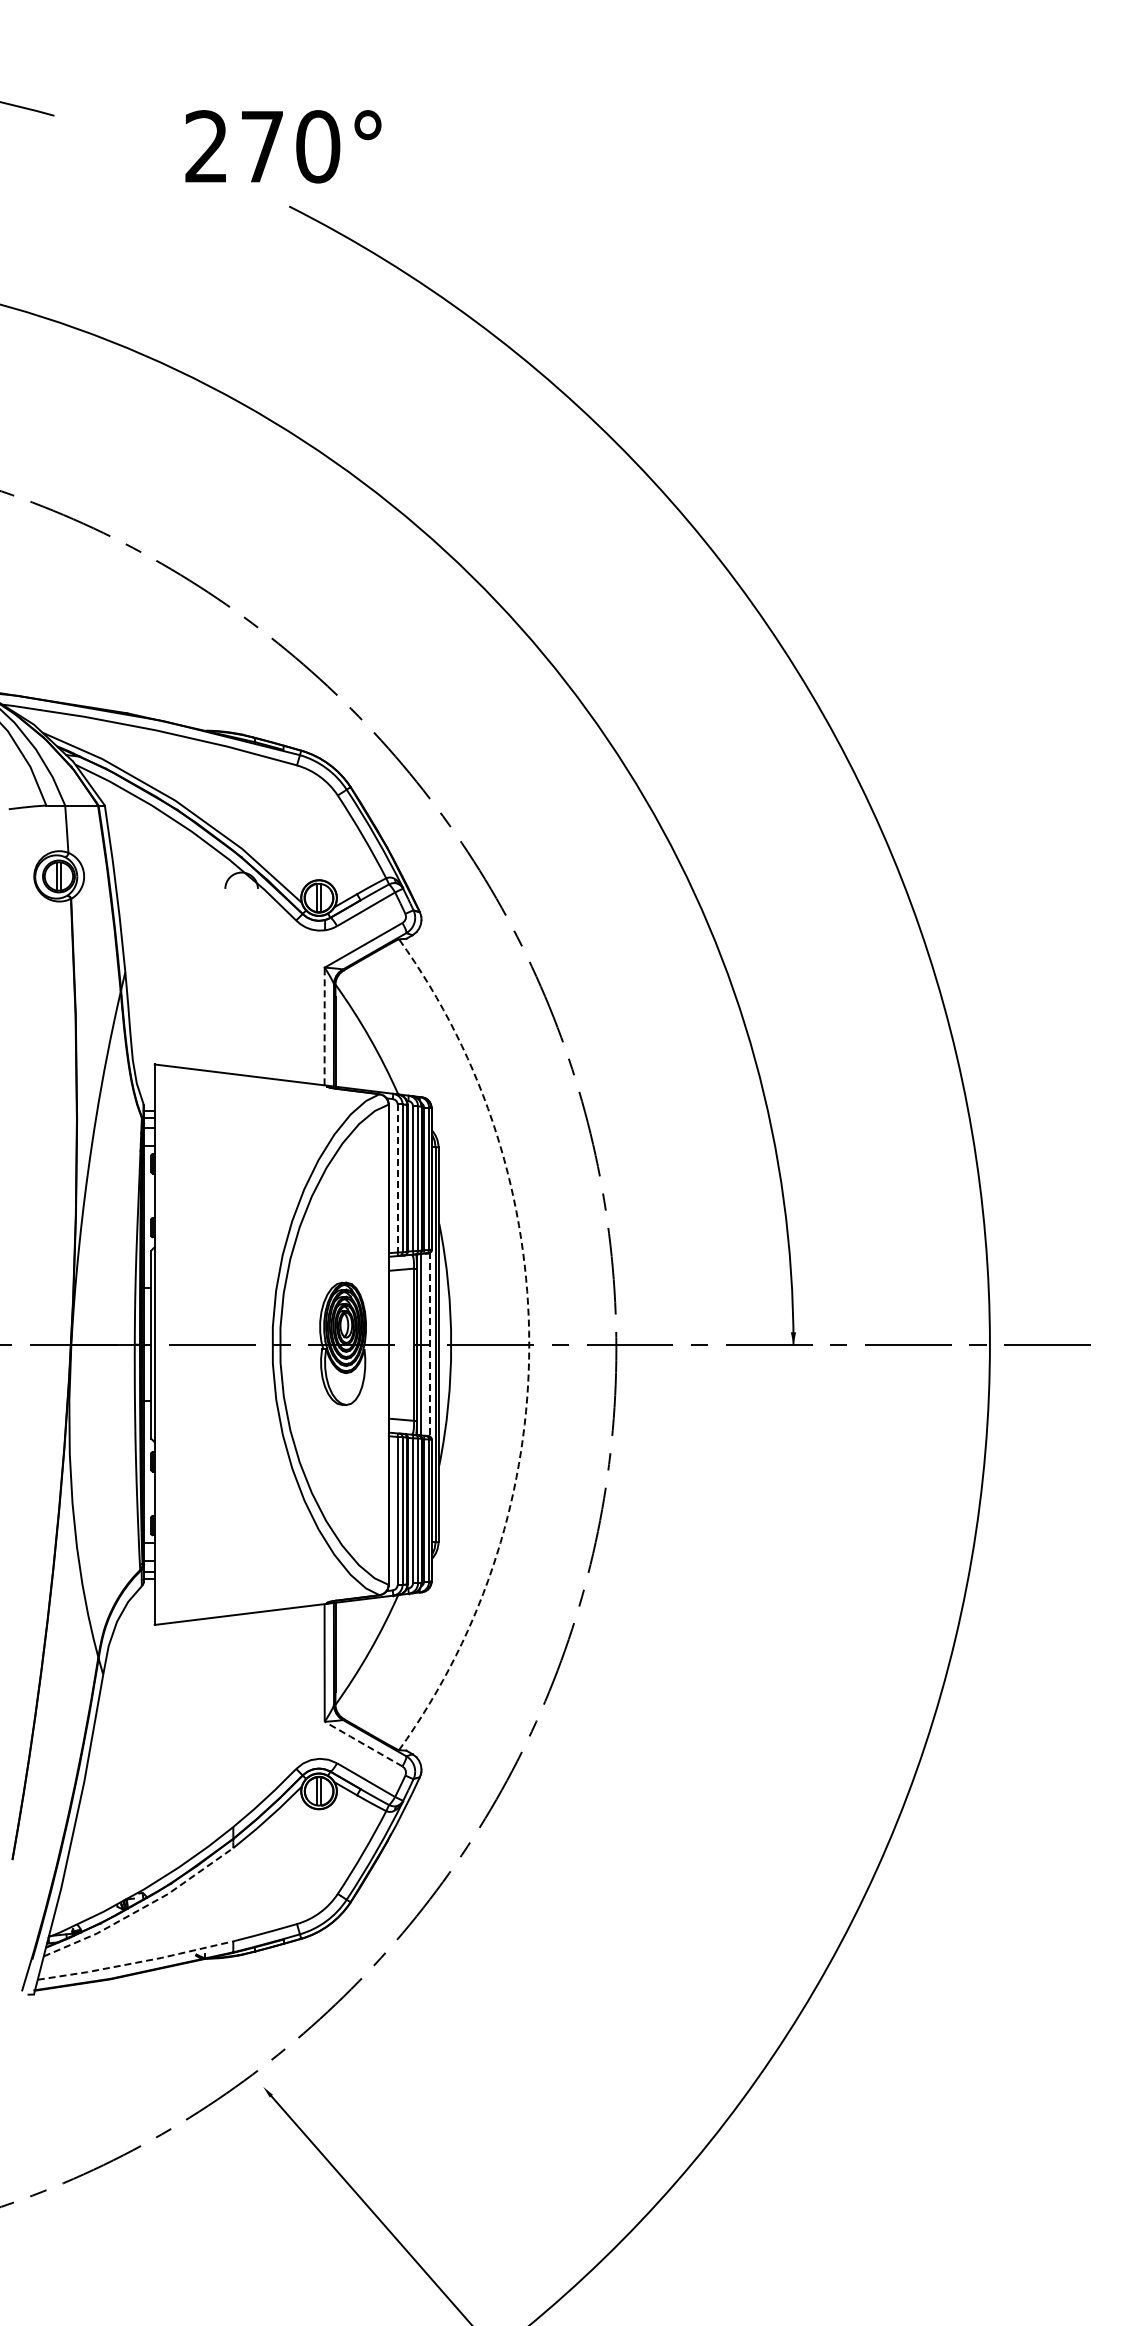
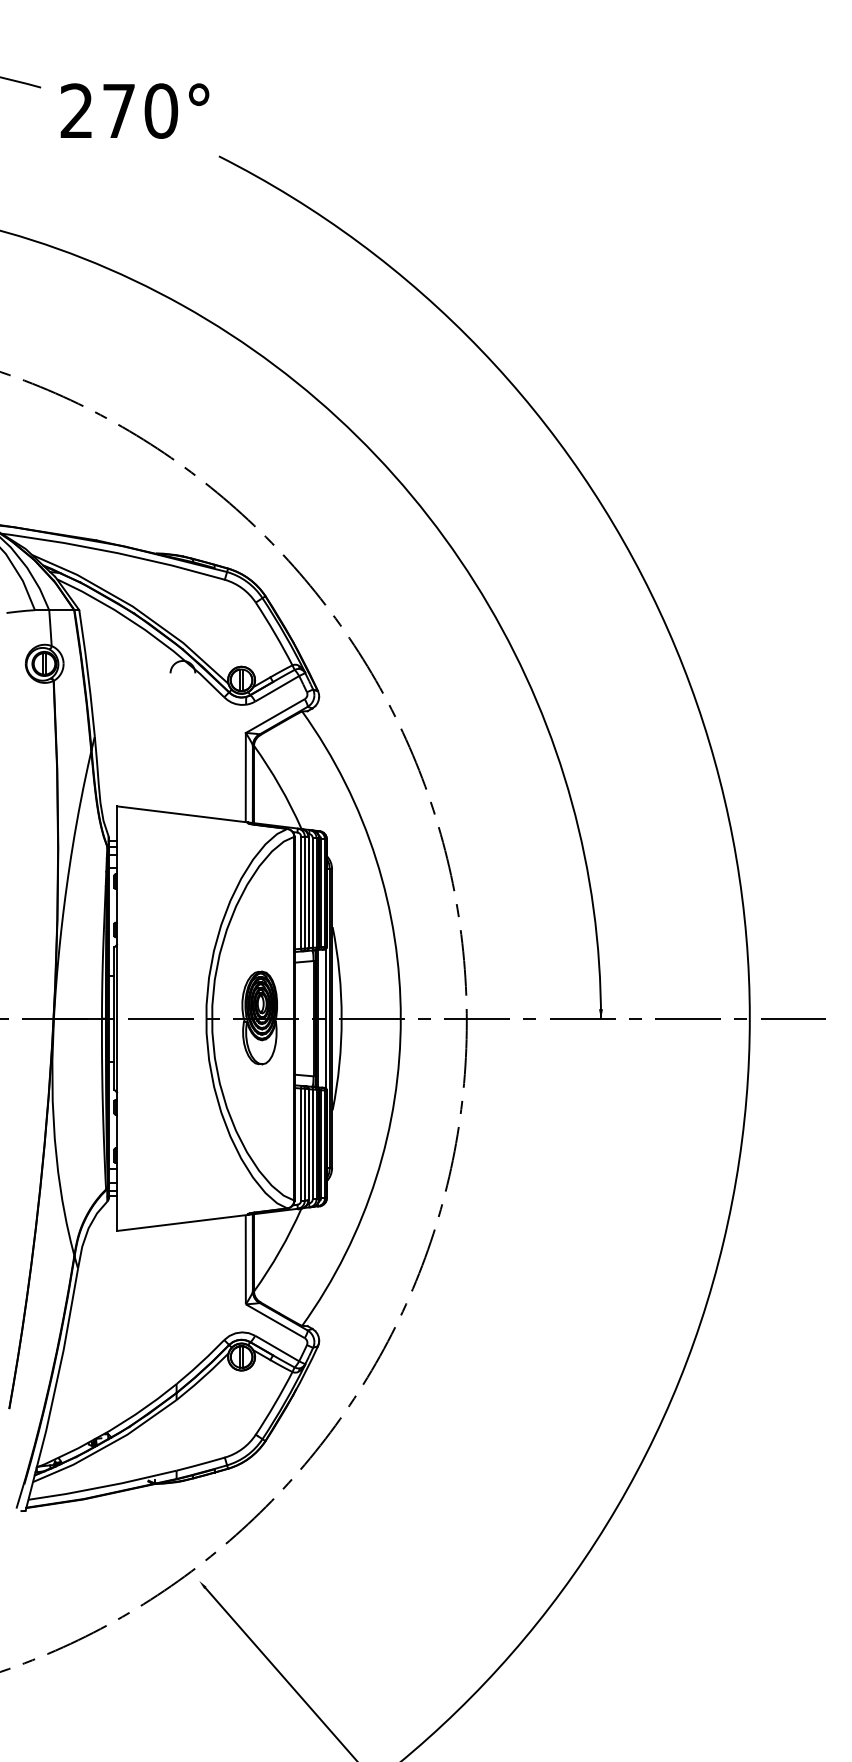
text: (283, 146) -> (135, 110), moved
line: (324, 1026) -> (245, 777), dashed -> solid
line: (397, 1178) -> (300, 892), dashed -> solid
arc: (529, 1344) -> (400, 1018), dashed -> solid
line: (430, 1345) -> (325, 1019), dashed -> solid
line: (363, 1744) -> (275, 1321), dashed -> solid
line: (142, 1908) -> (107, 1445), dashed -> solid
line: (136, 1962) -> (103, 1486), dashed -> solid

